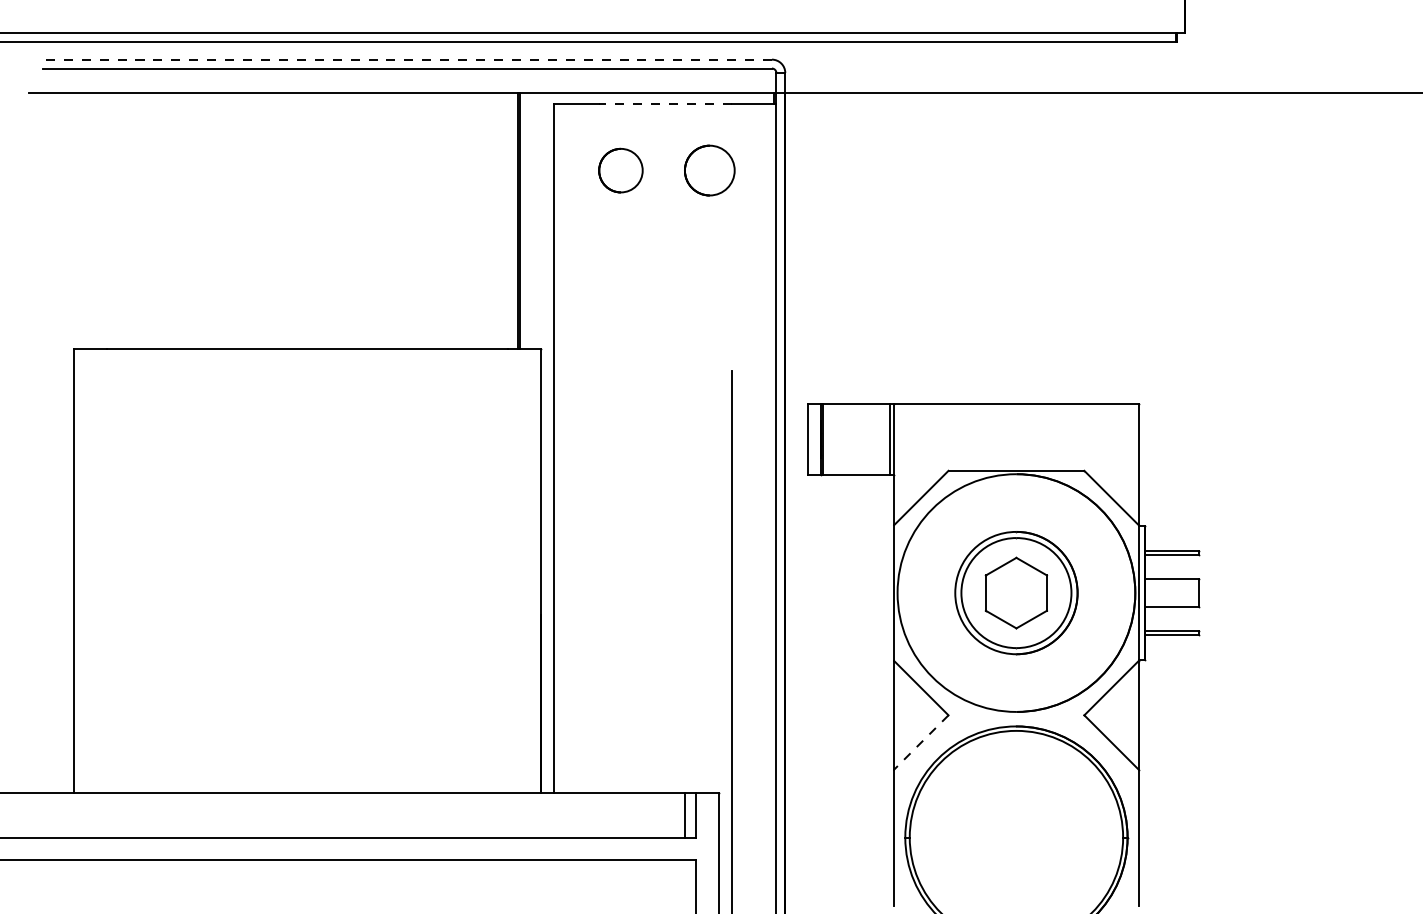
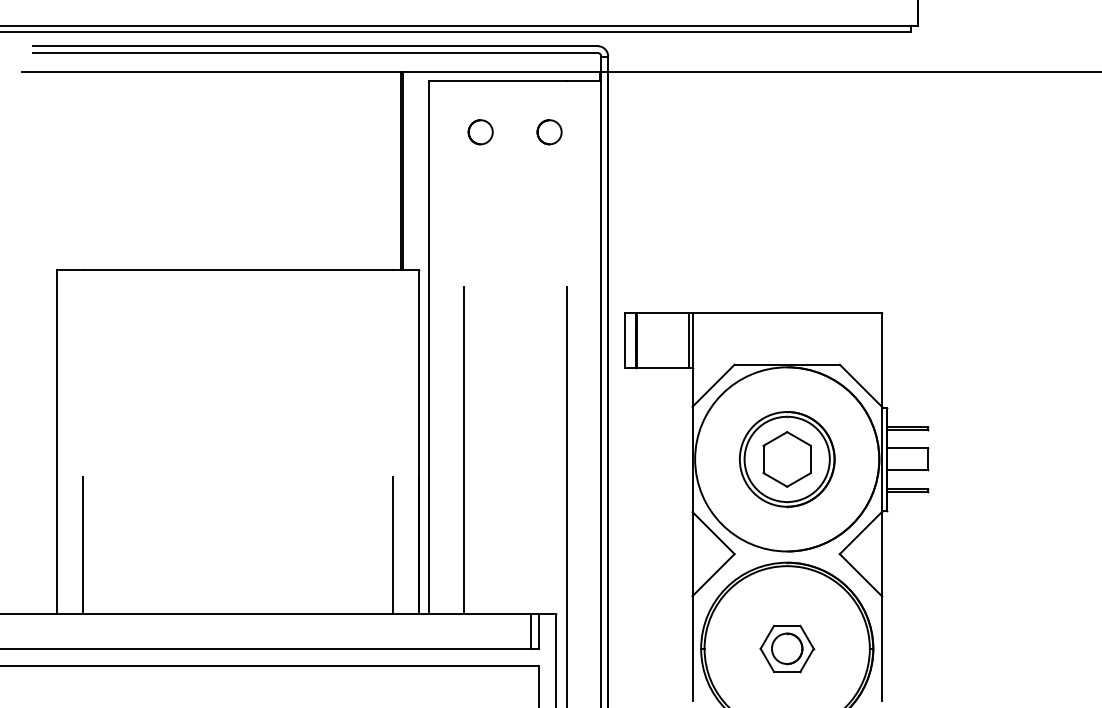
line: (406, 60) -> (314, 46), dashed -> solid
line: (665, 103) -> (515, 80), dashed -> solid
circle: (620, 171) -> (480, 132), size x0.71
circle: (709, 171) -> (549, 132), size x0.62
line: (598, 581) -> (463, 450), added
line: (108, 704) -> (83, 545), added
line: (508, 704) -> (393, 545), added
line: (921, 742) -> (713, 575), dashed -> solid
part: (1016, 837) -> (787, 648), added

